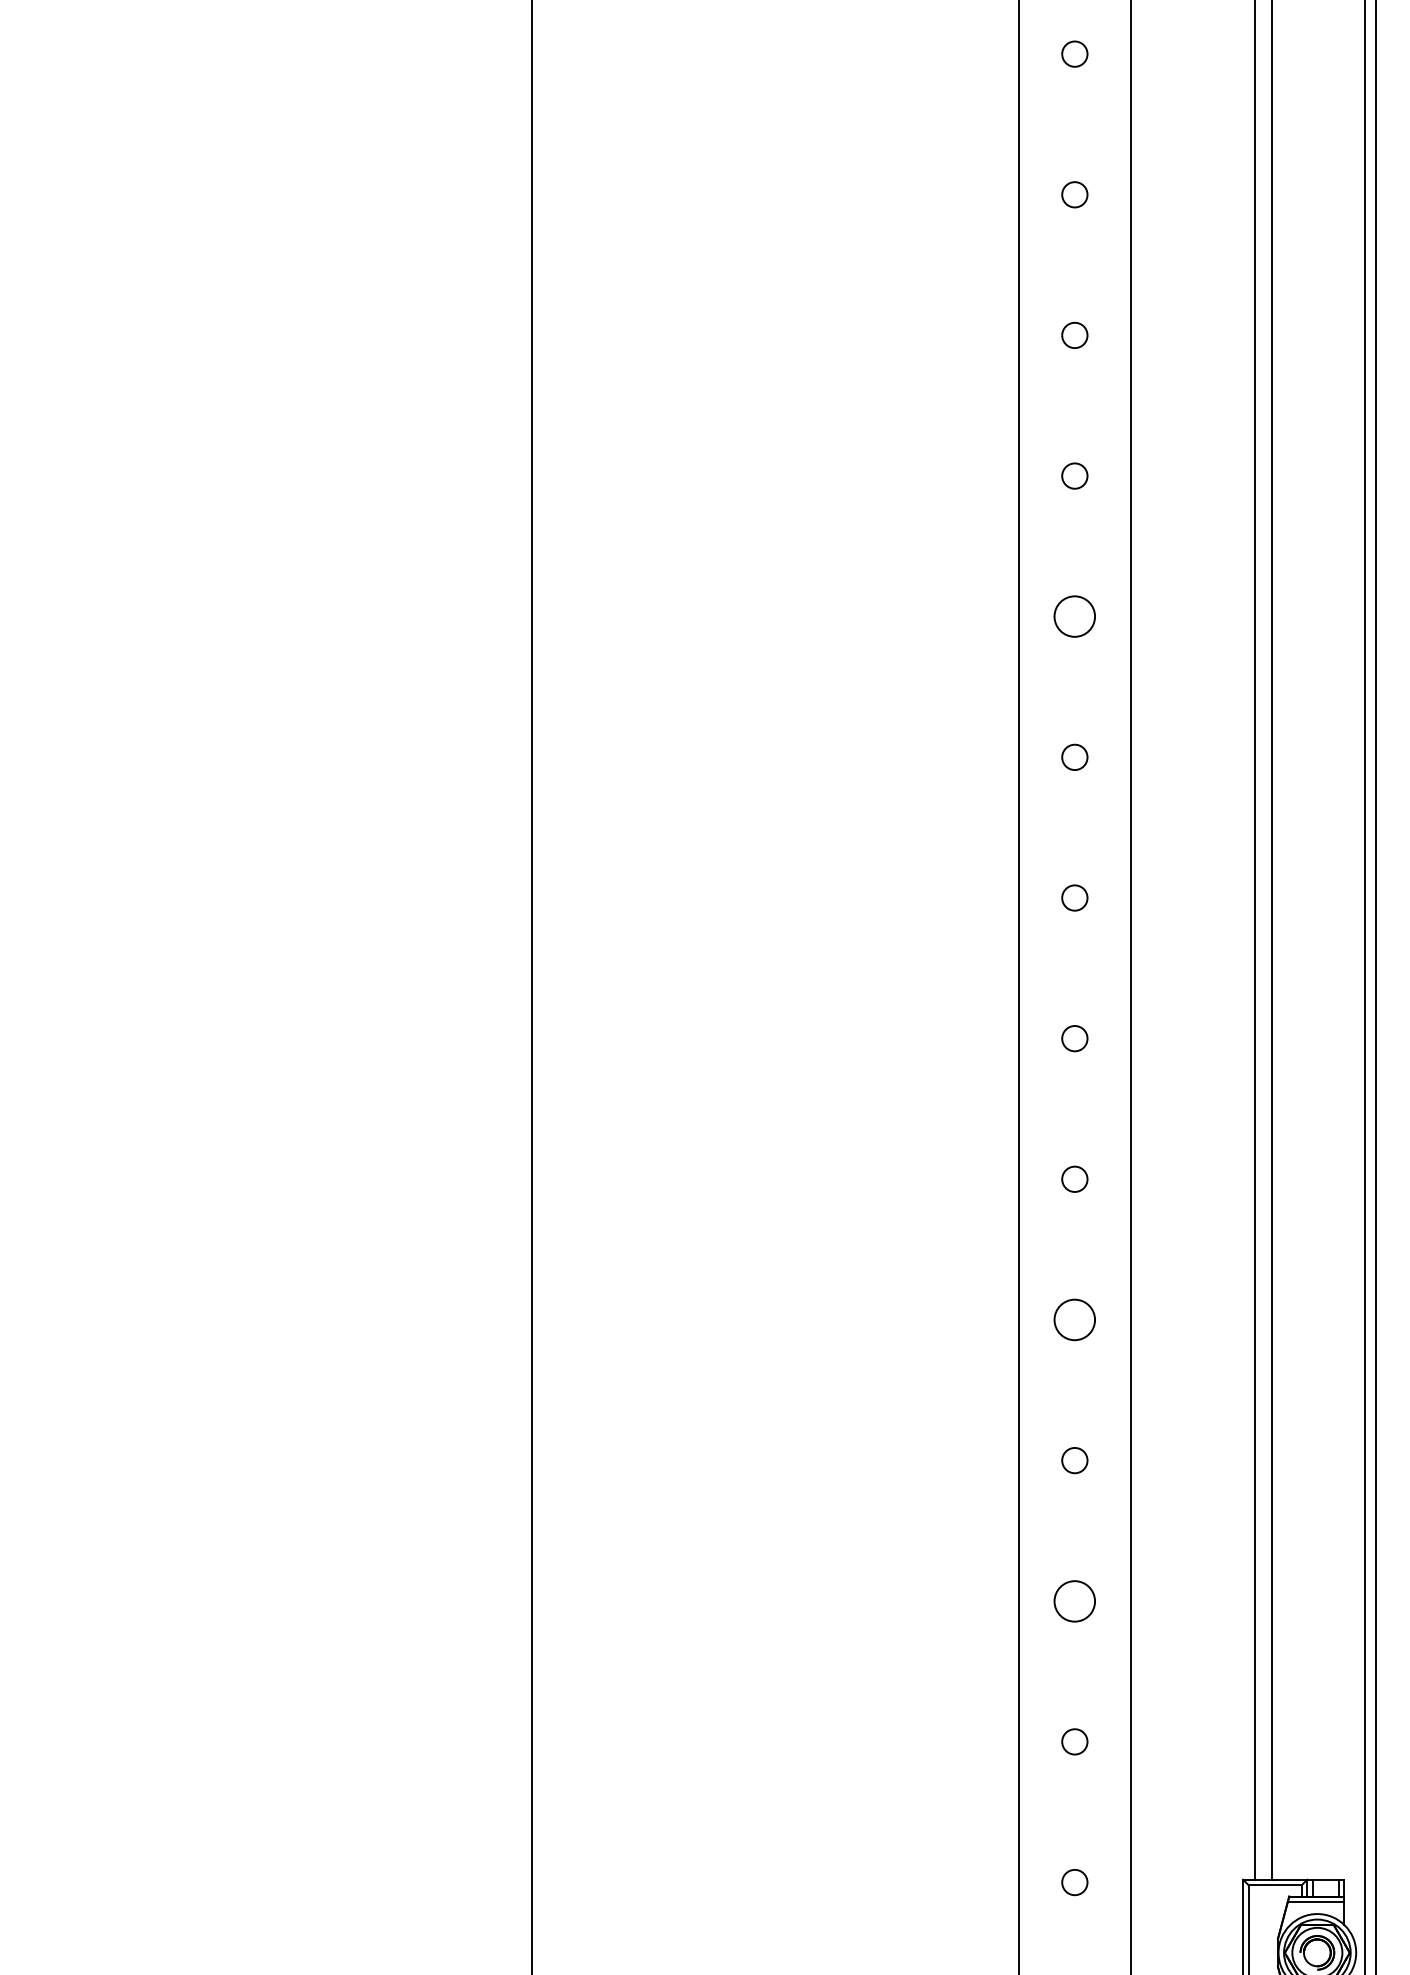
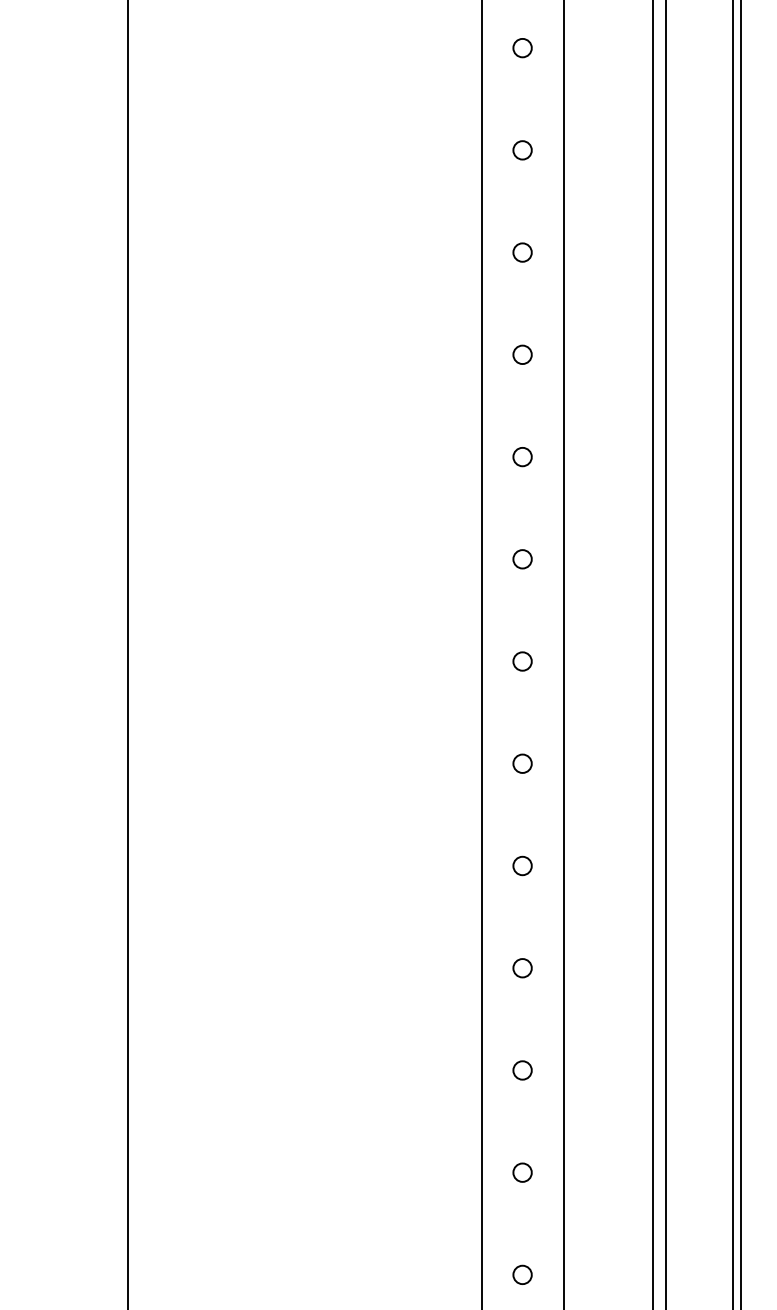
circle: (1074, 616) -> (522, 559), size x0.62
circle: (1074, 1319) -> (522, 1070), size x0.62
circle: (1074, 1600) -> (522, 1274), size x0.62

